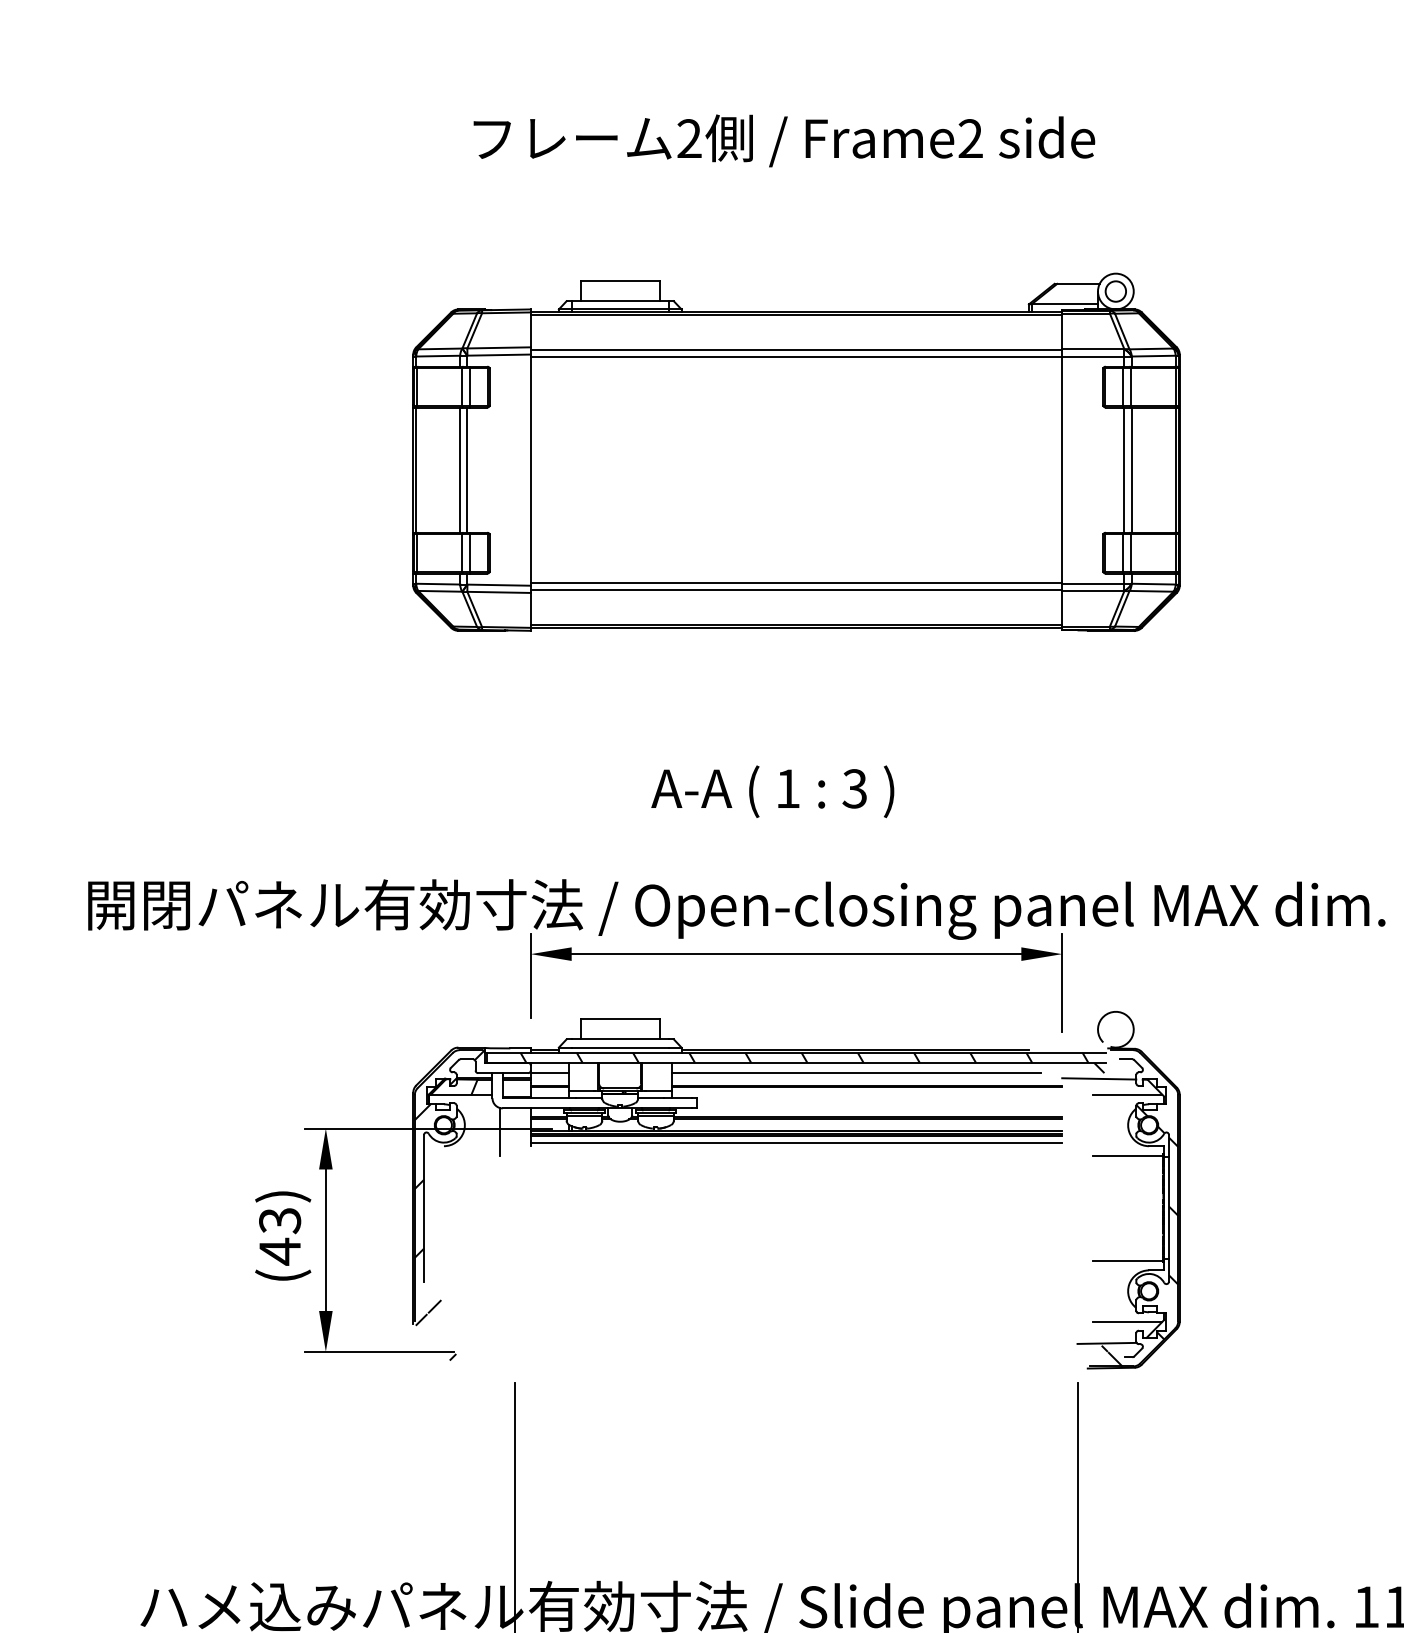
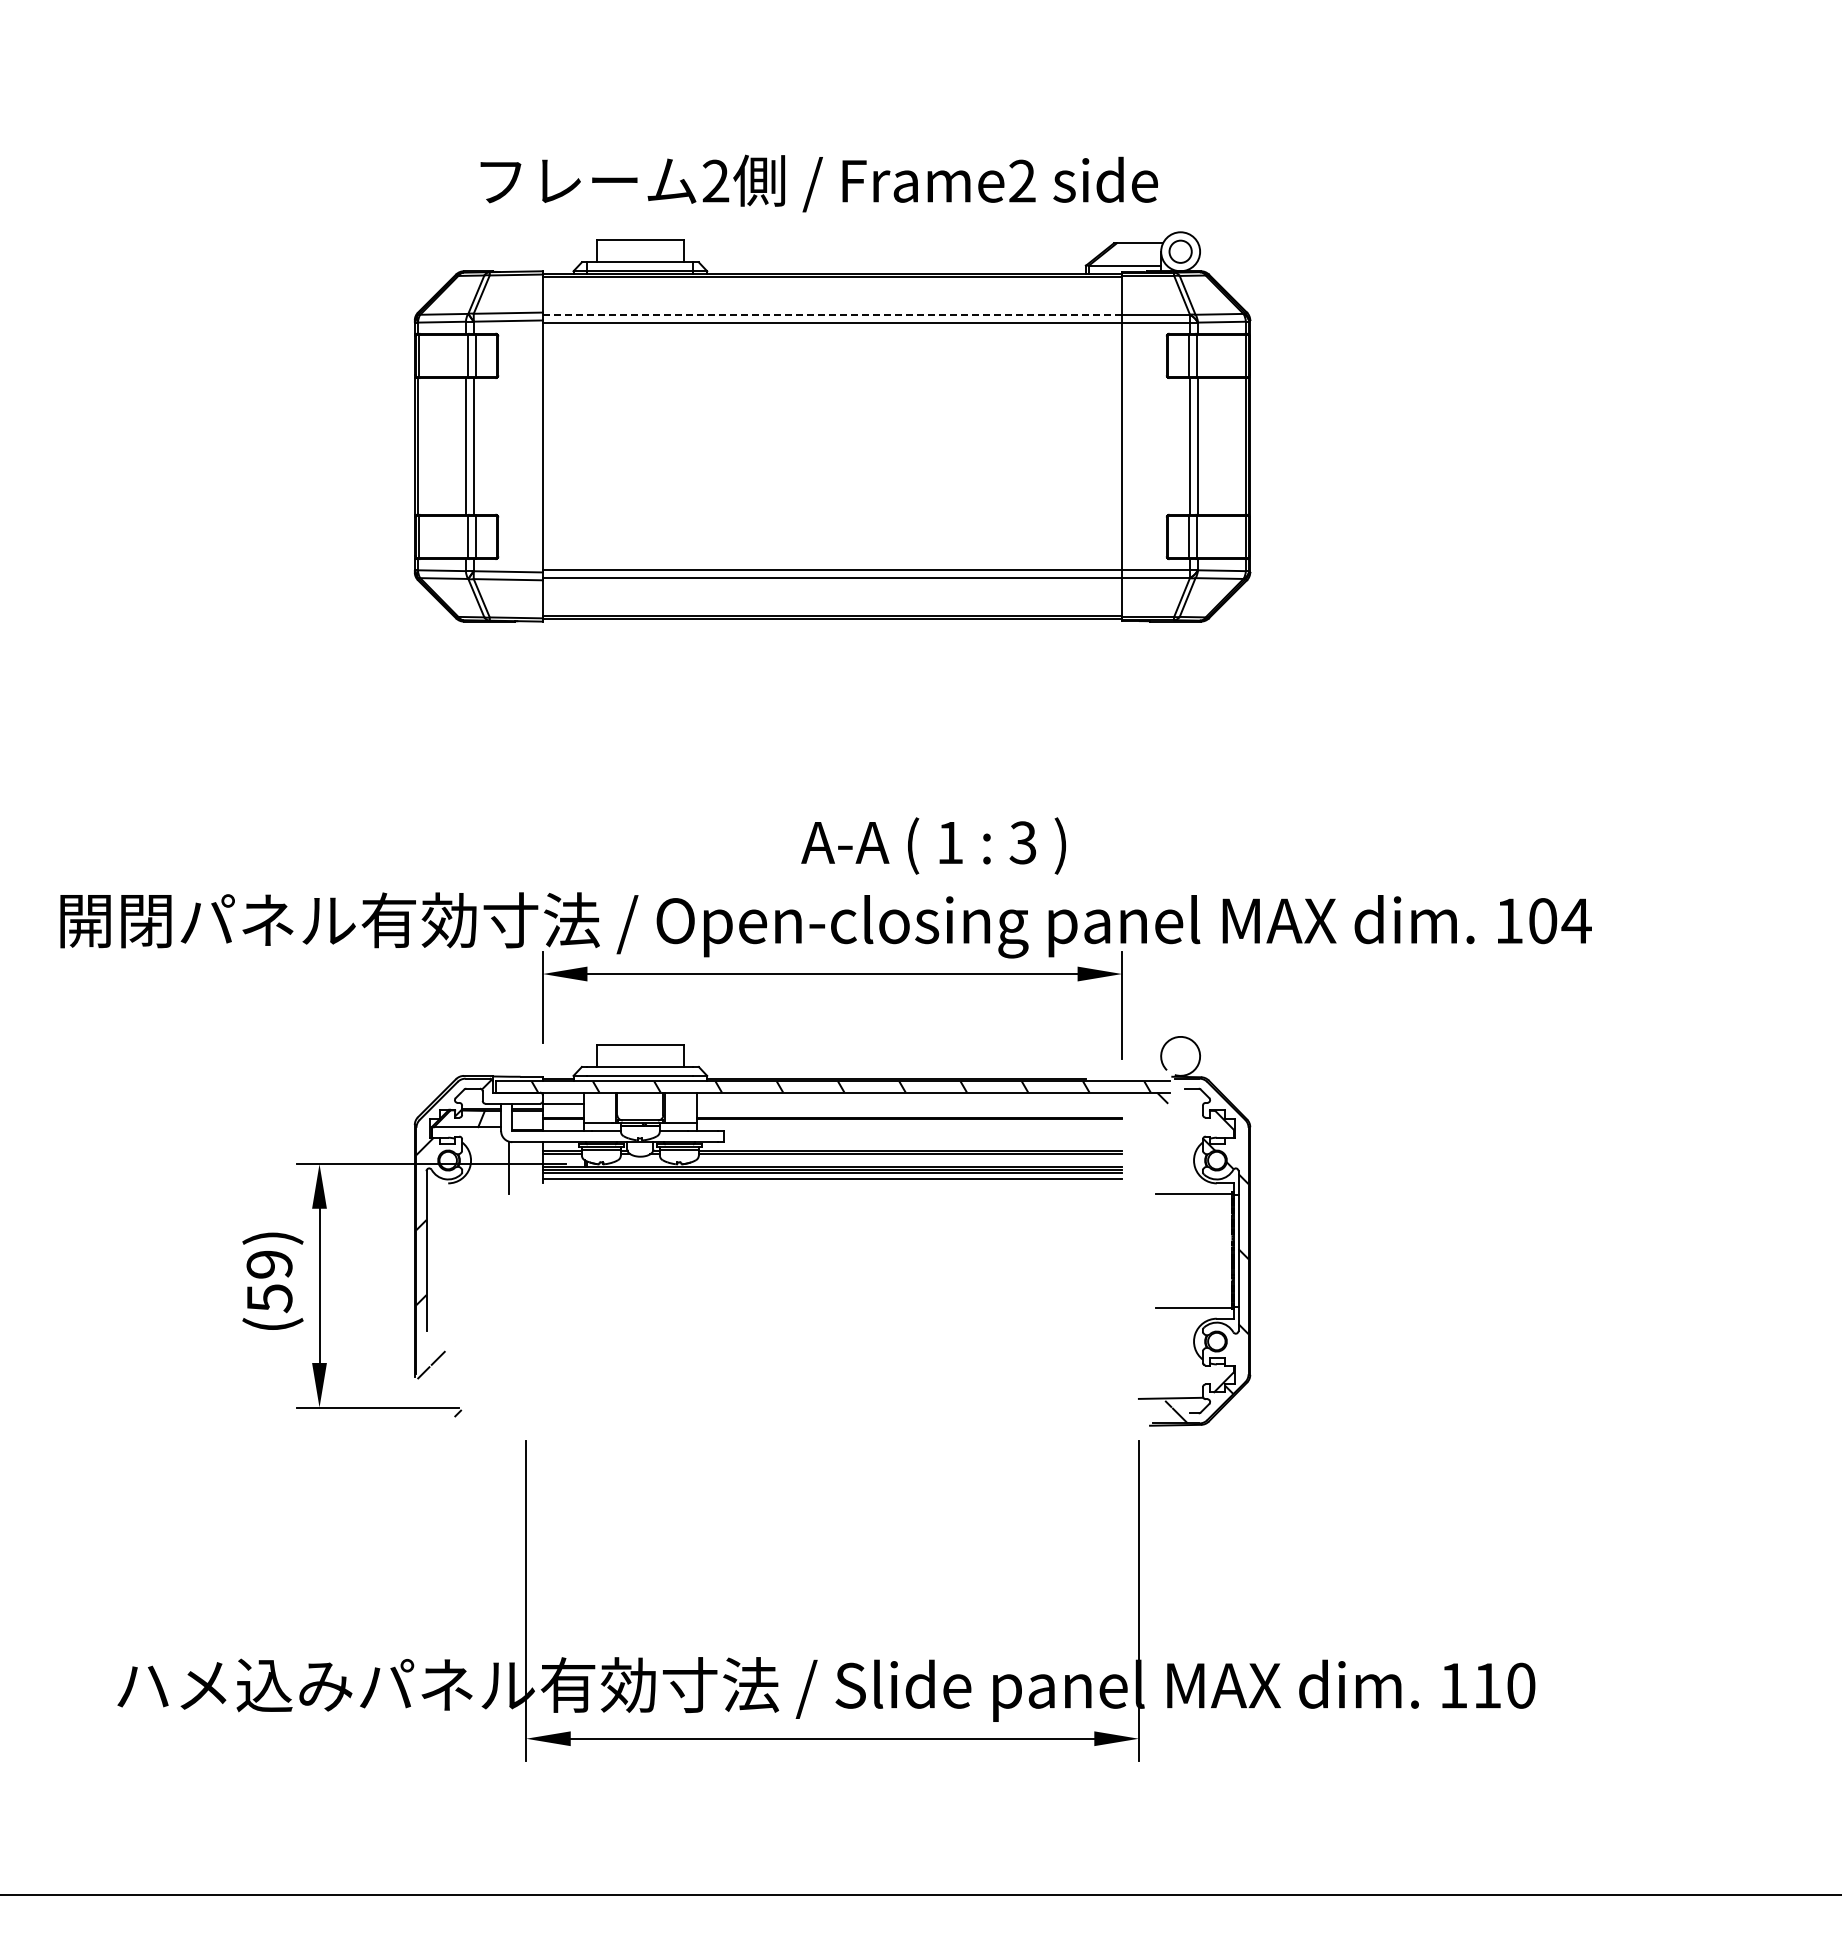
text: (783, 140) -> (818, 183), moved
line: (796, 350) -> (832, 315), solid -> dashed
text: (772, 791) -> (933, 845), moved
line: (856, 1072) -> (897, 1103), removed
line: (1099, 1078) -> (1162, 1109), removed
line: (1127, 1094) -> (1193, 1127), removed
text: (279, 1237) -> (269, 1282), (43) -> (59)
line: (1127, 1321) -> (1193, 1374), removed

